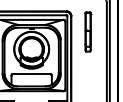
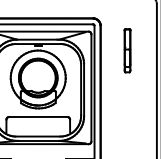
part: (88, 31) -> (127, 49), size x0.7

